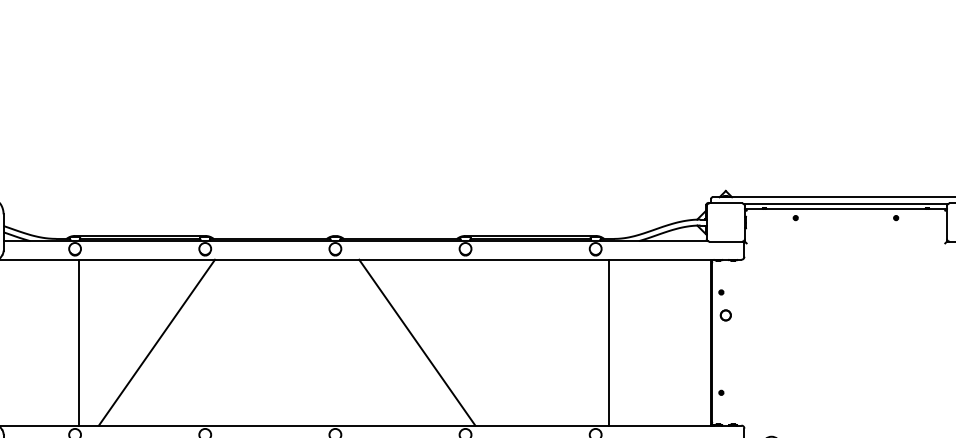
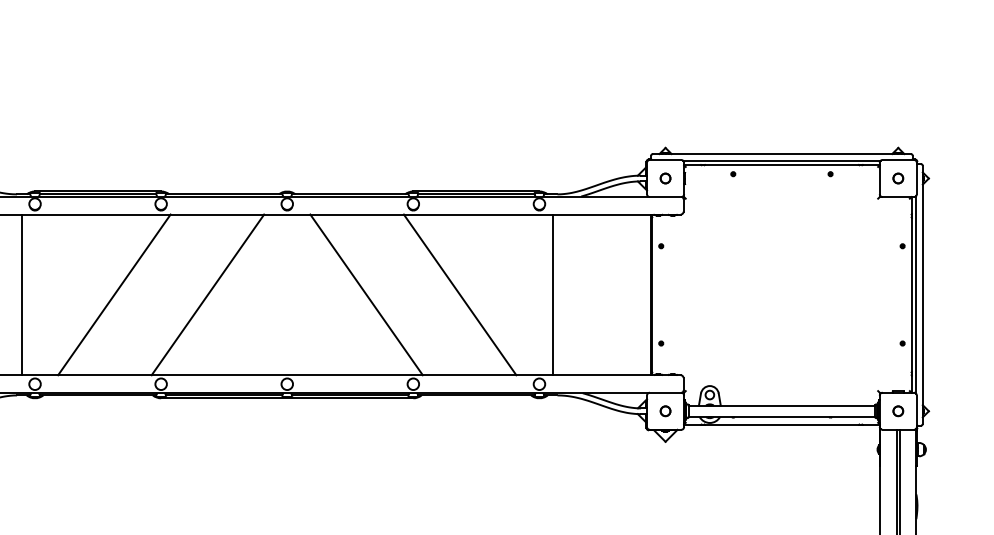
part: (725, 315) -> (665, 178), moved
line: (78, 342) -> (21, 294), moved
line: (253, 342) -> (207, 294), added
line: (513, 342) -> (459, 294), added

